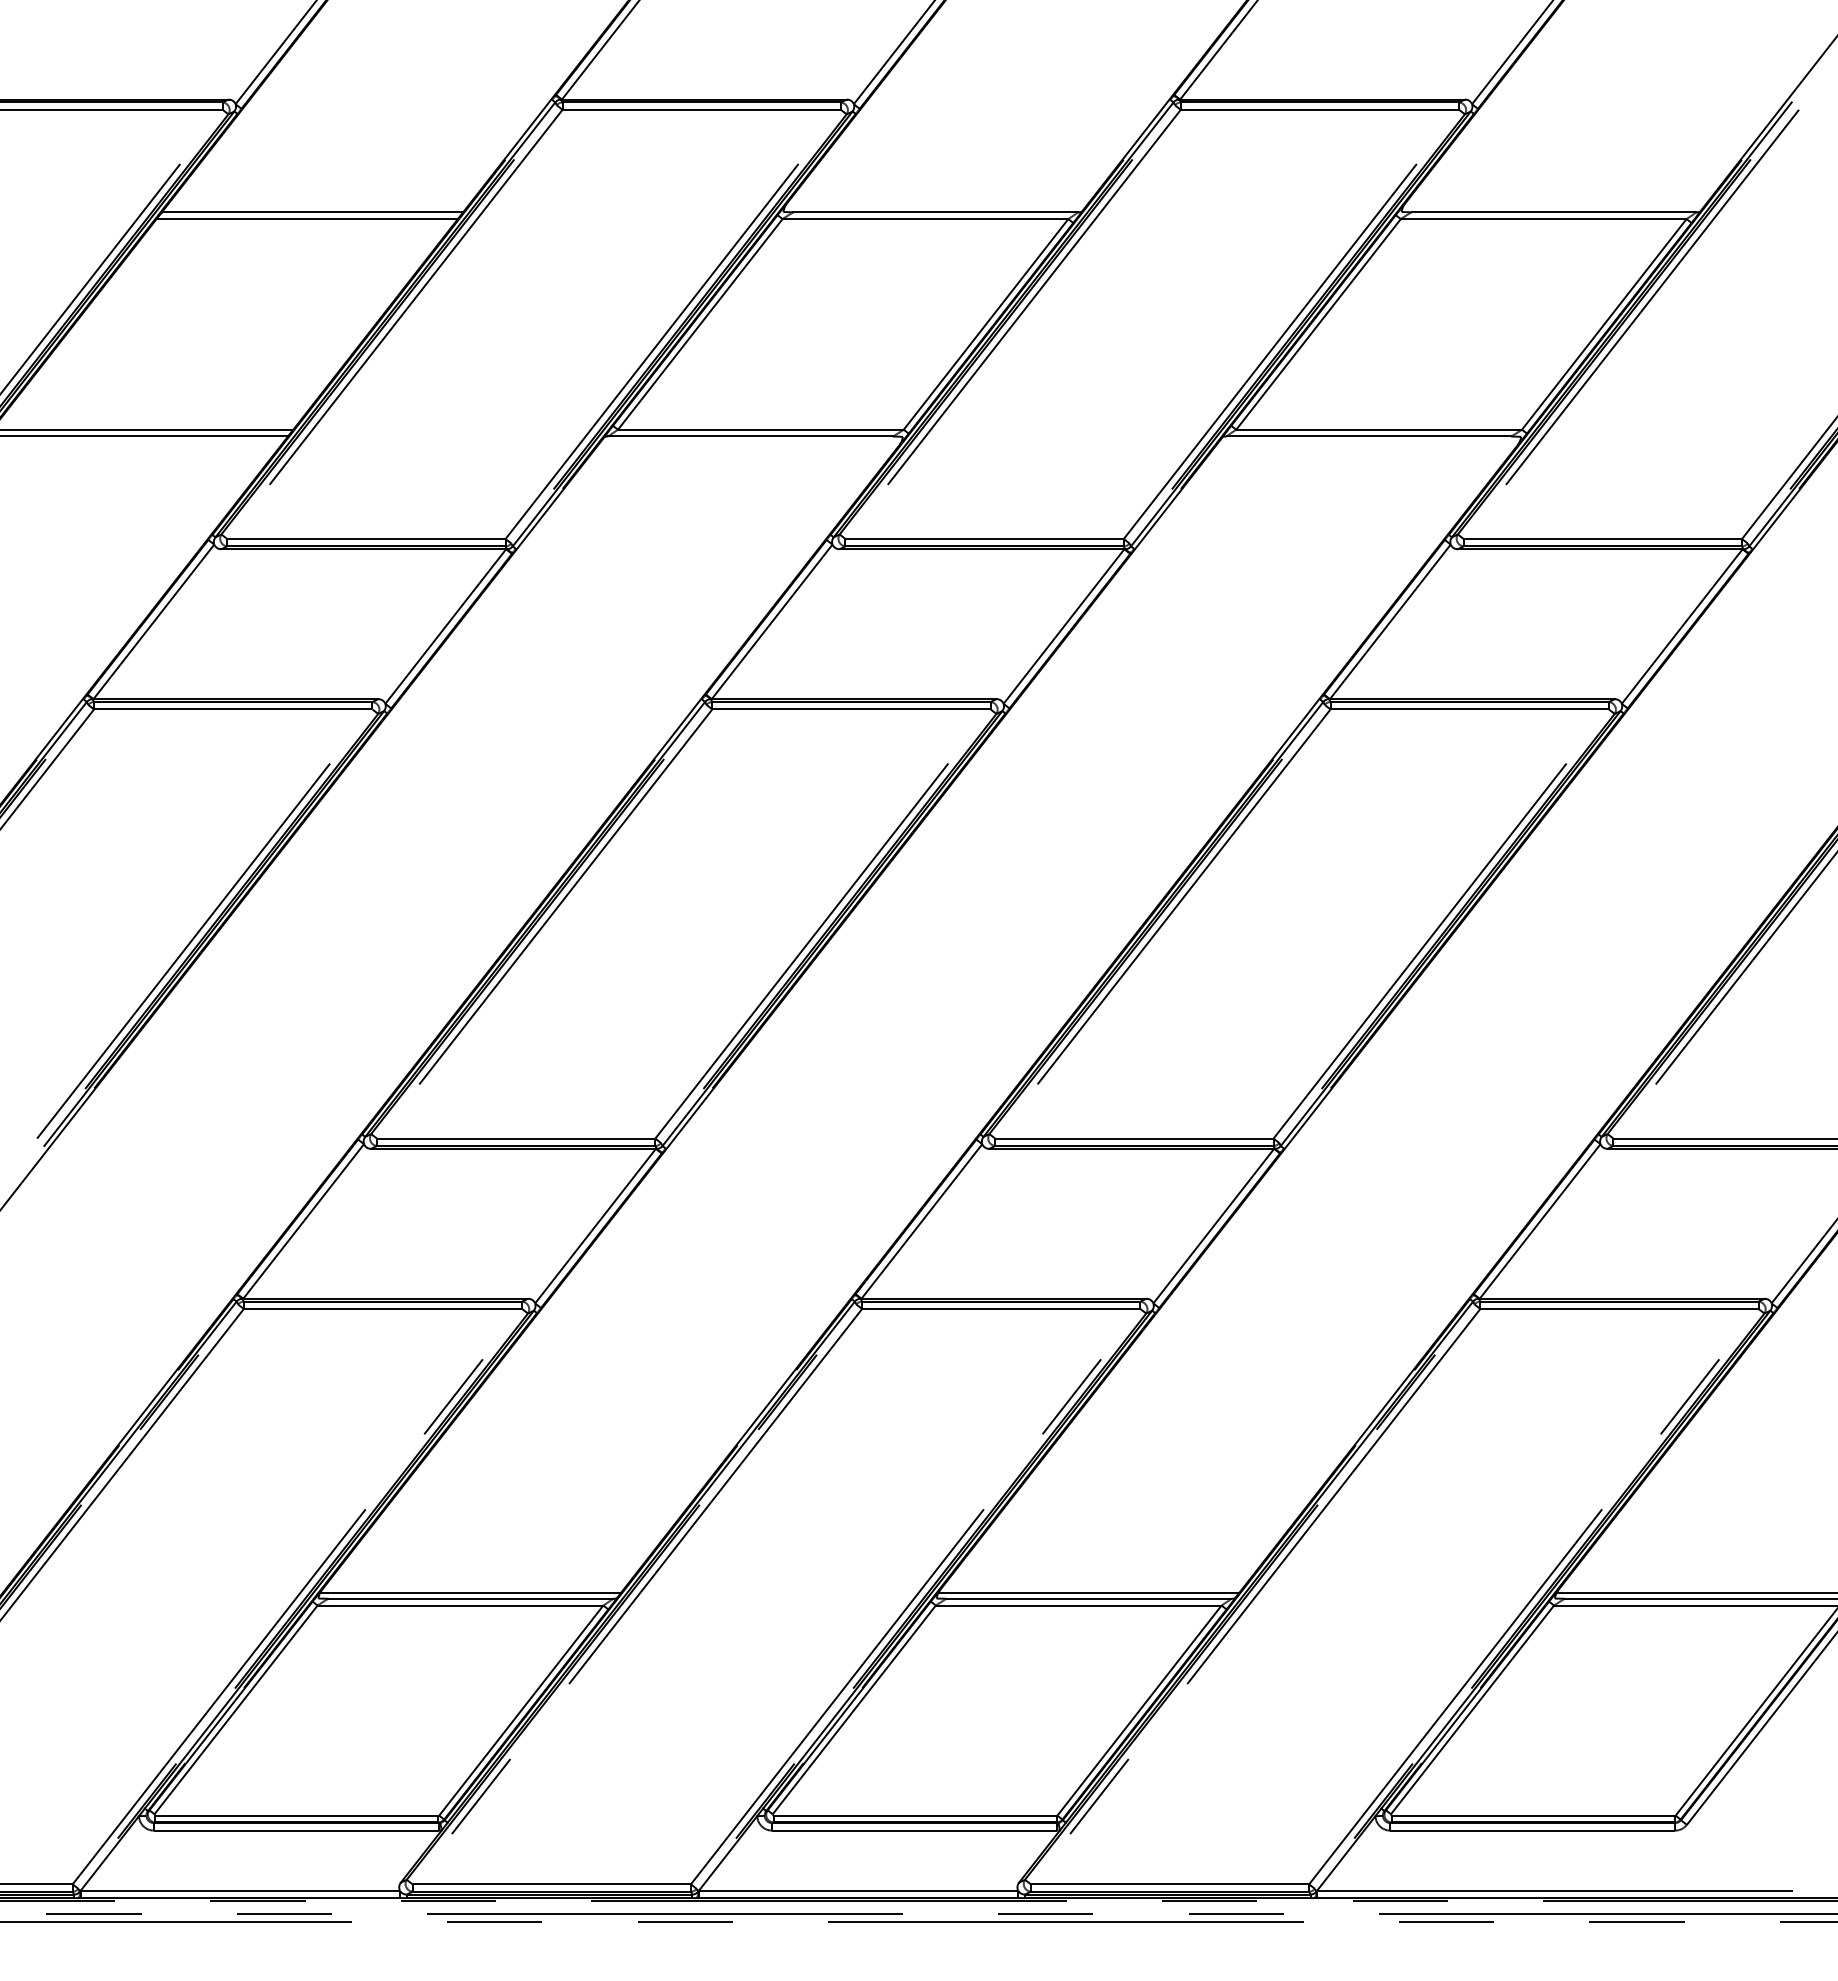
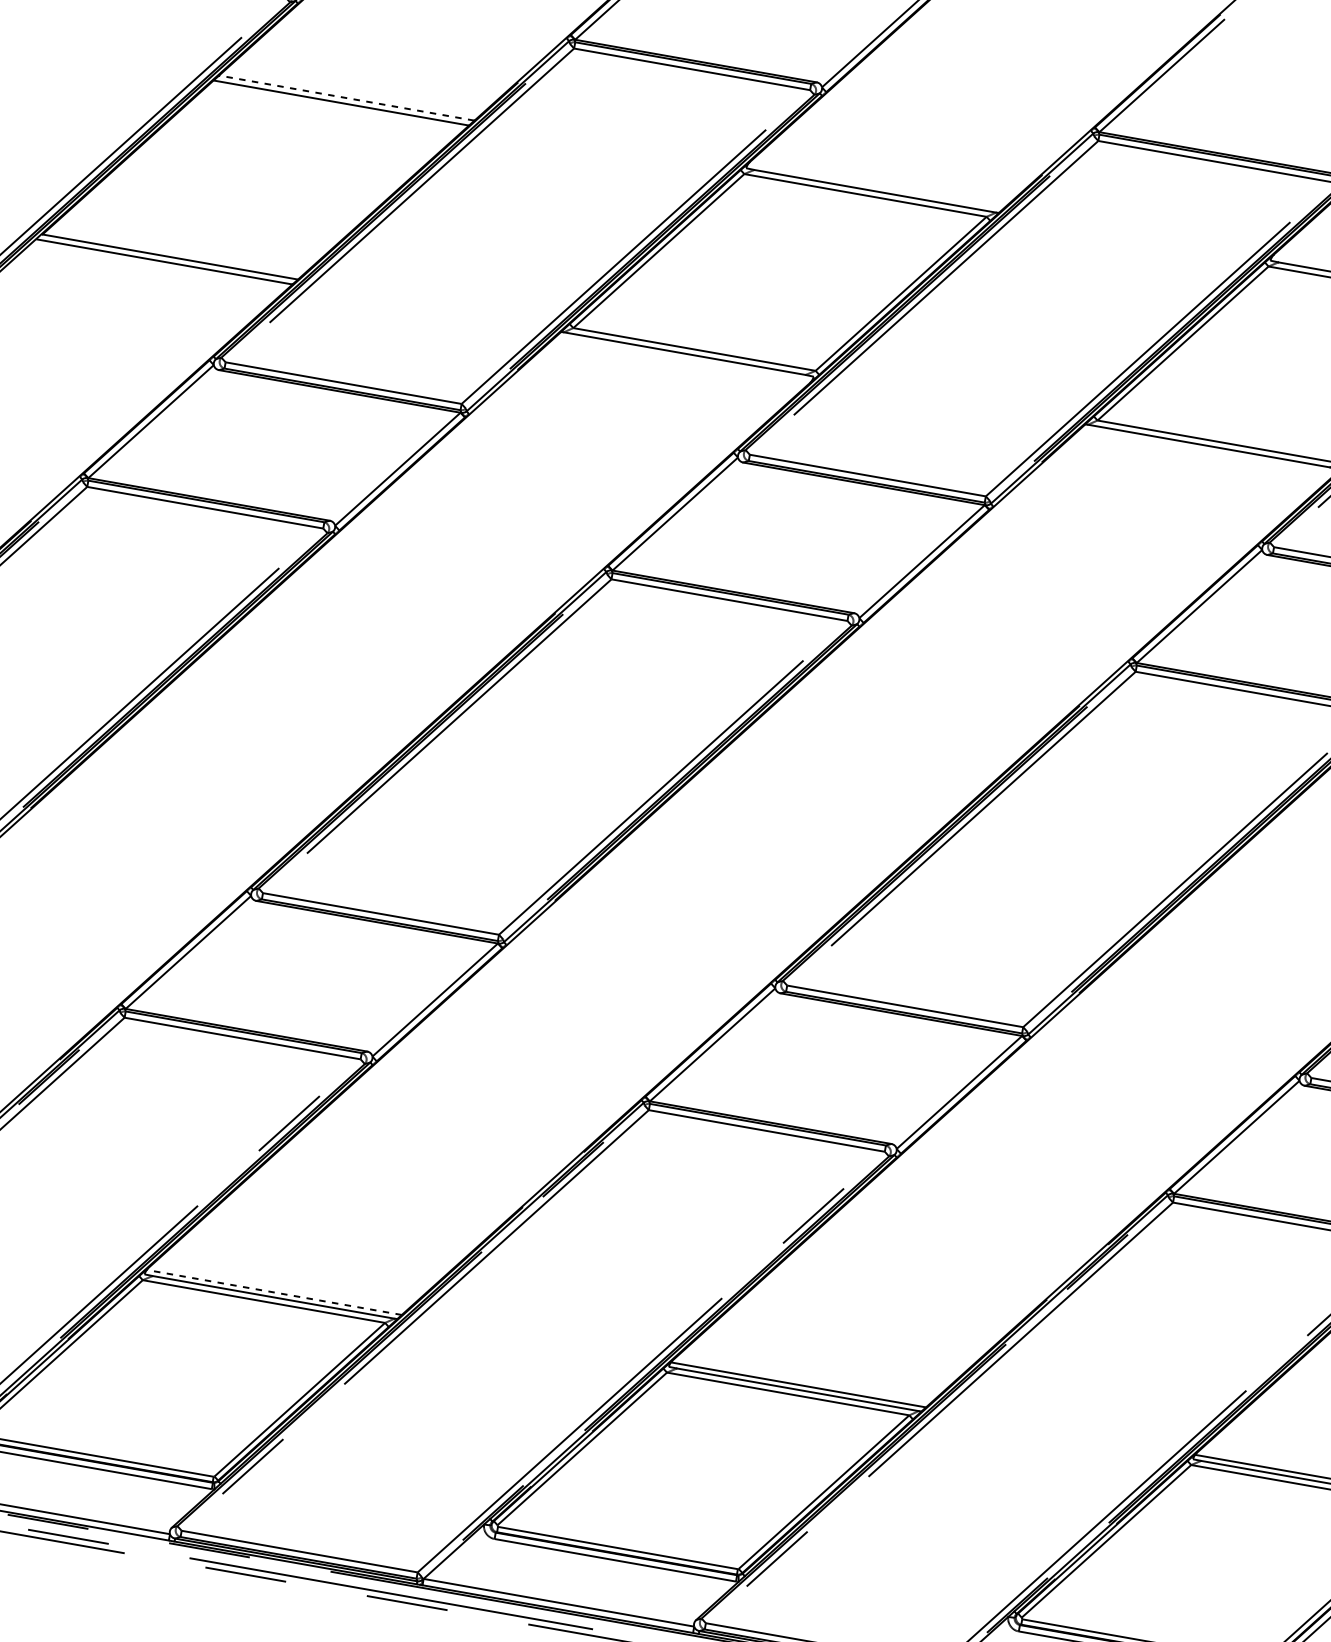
line: (312, 212) -> (346, 98), solid -> dashed
line: (469, 1593) -> (273, 1292), solid -> dashed

